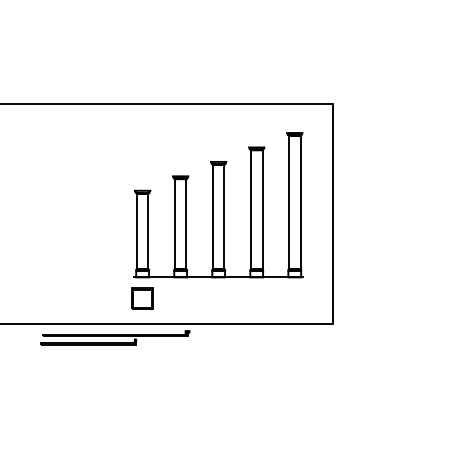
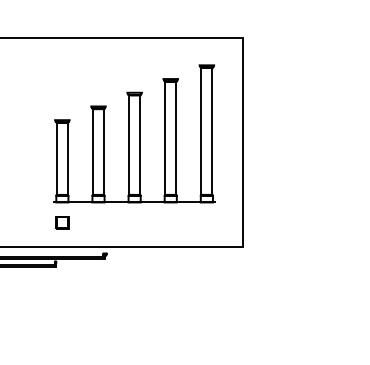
part: (142, 298) -> (62, 222), size x0.62

